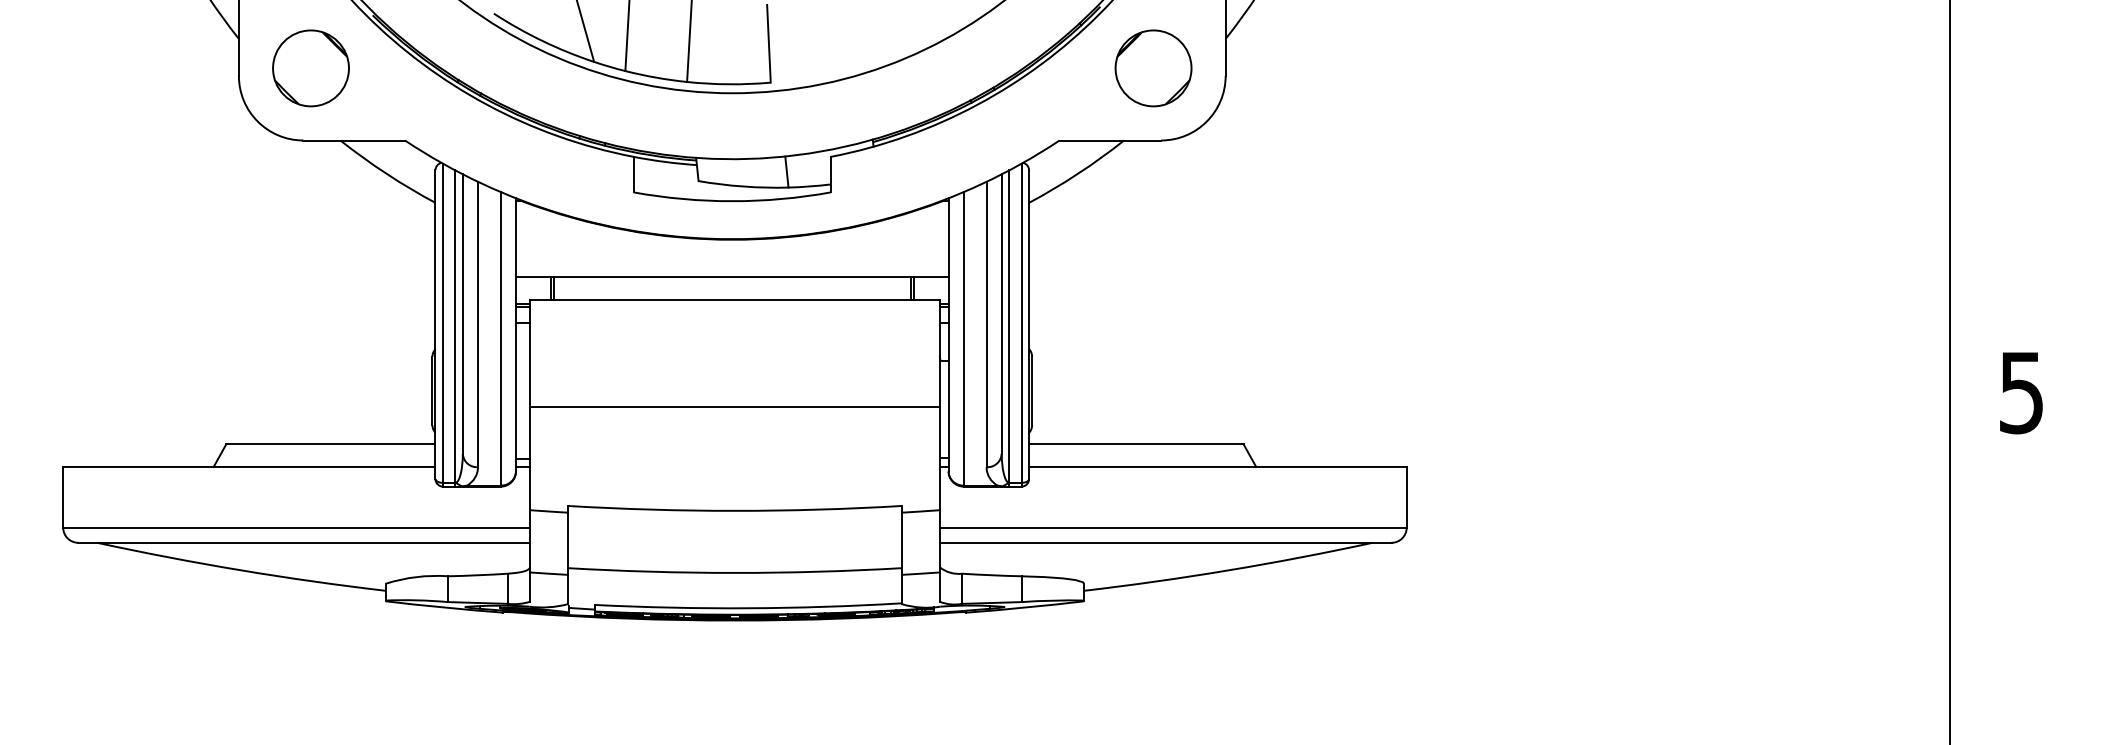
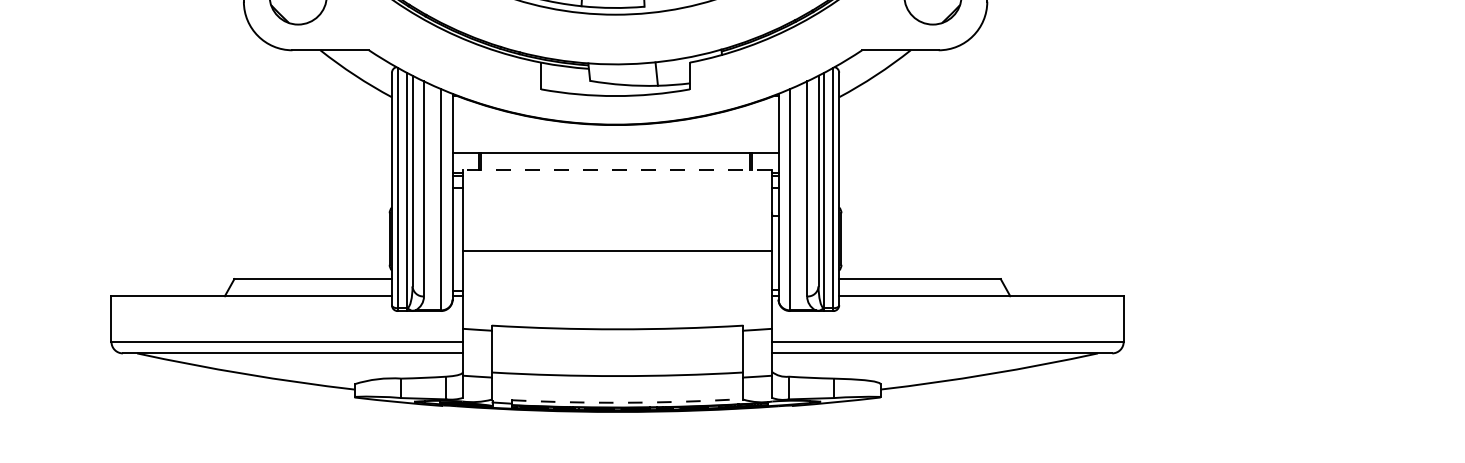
line: (734, 299) -> (617, 170), solid -> dashed
arc: (748, 608) -> (627, 402), solid -> dashed

